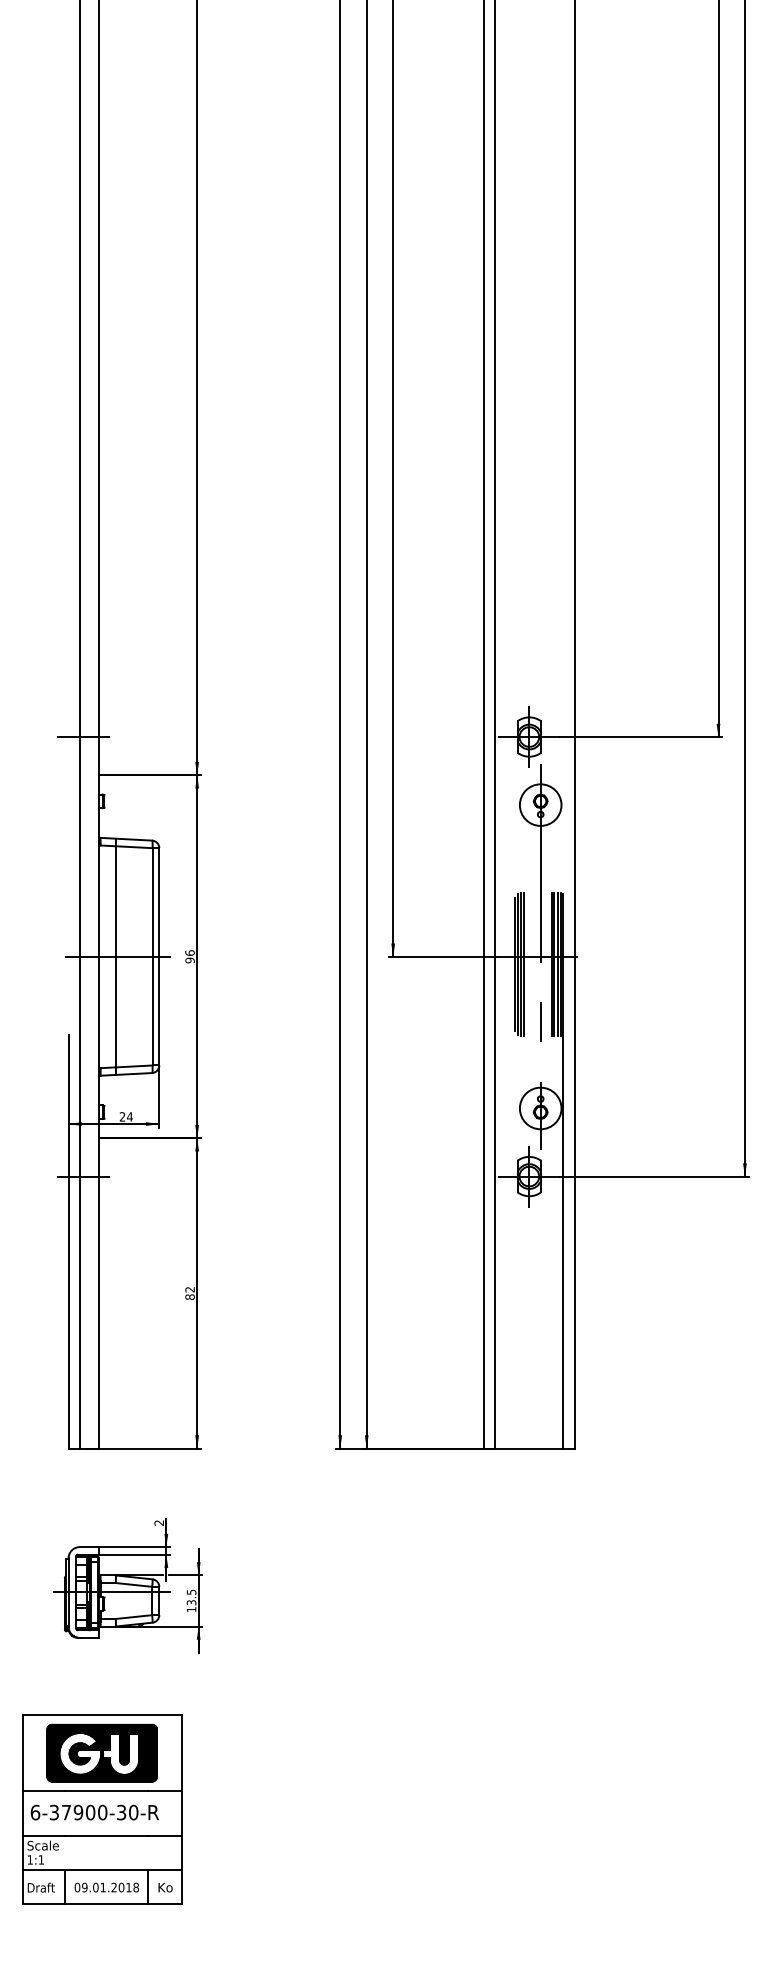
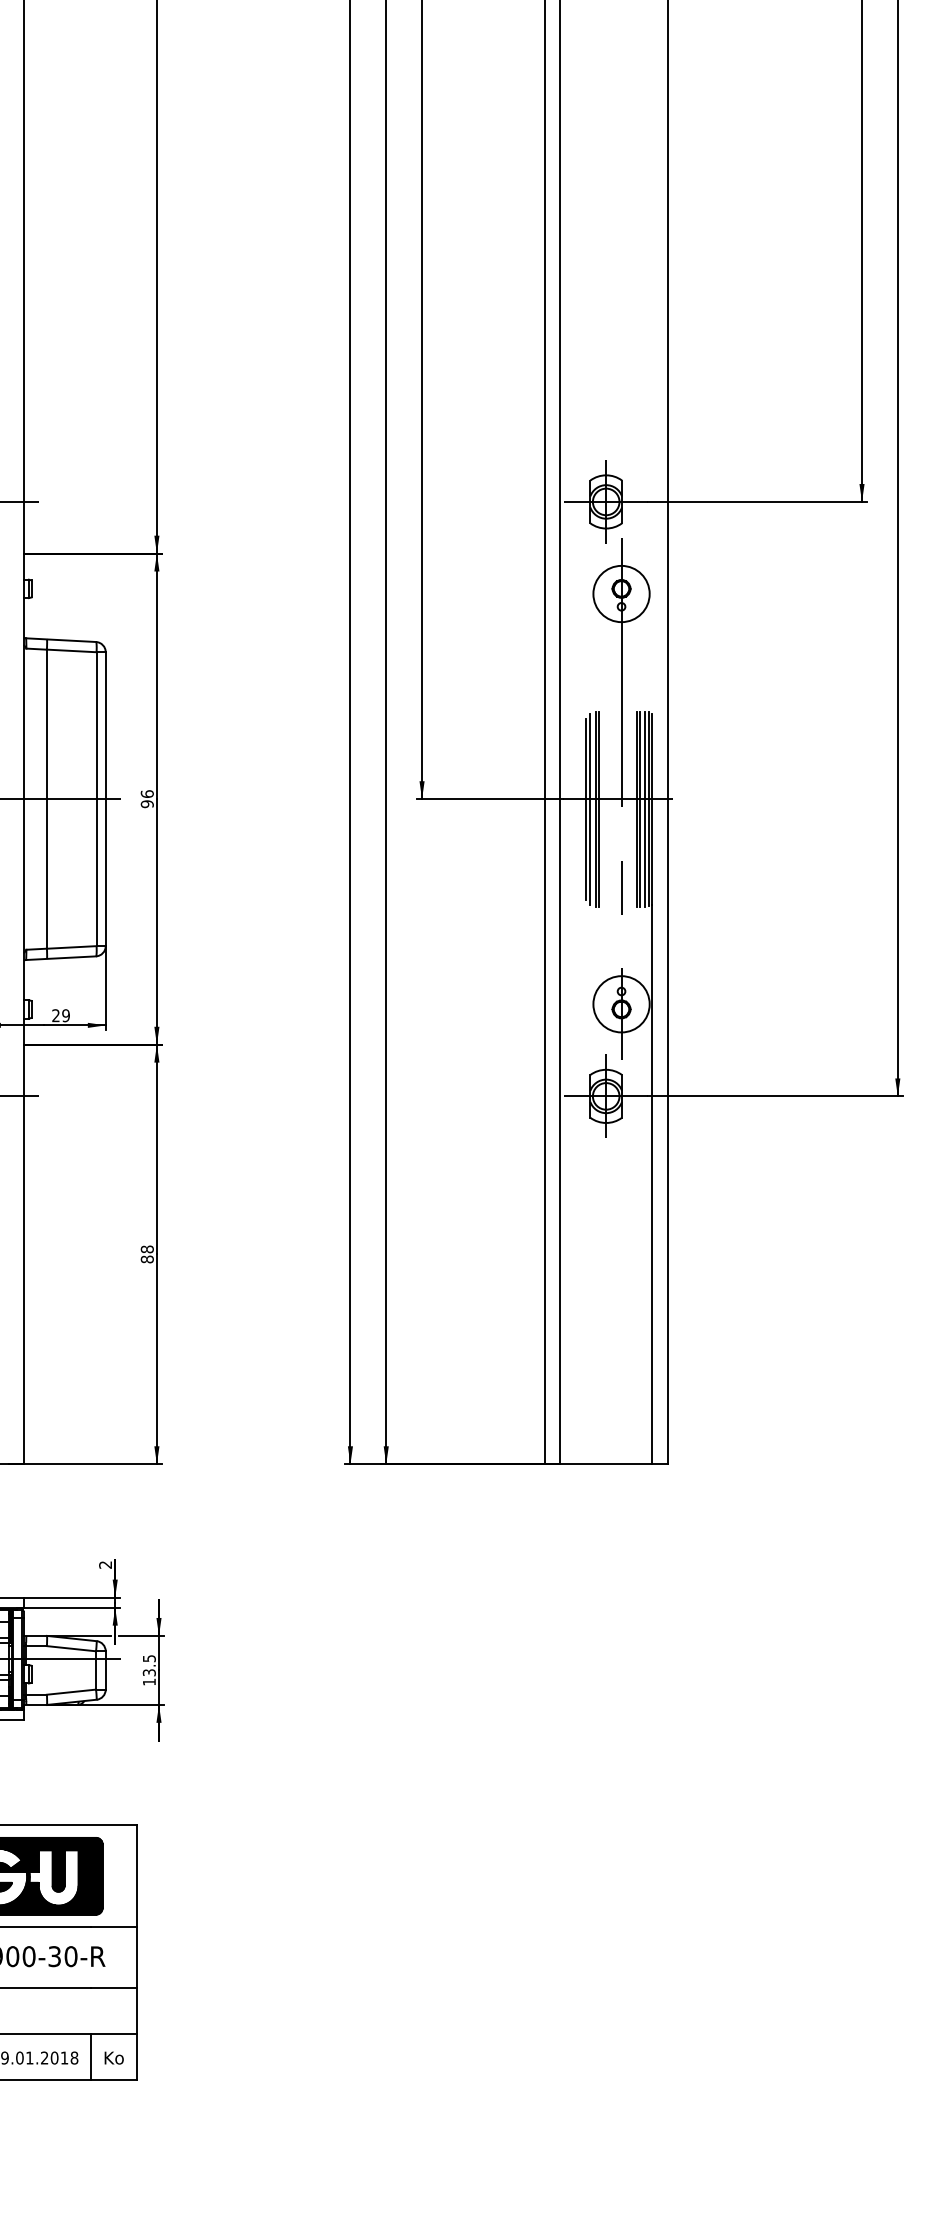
text: (129, 1116) -> (65, 1015), 24 -> 29
text: (189, 1289) -> (146, 1249), 82 -> 88

